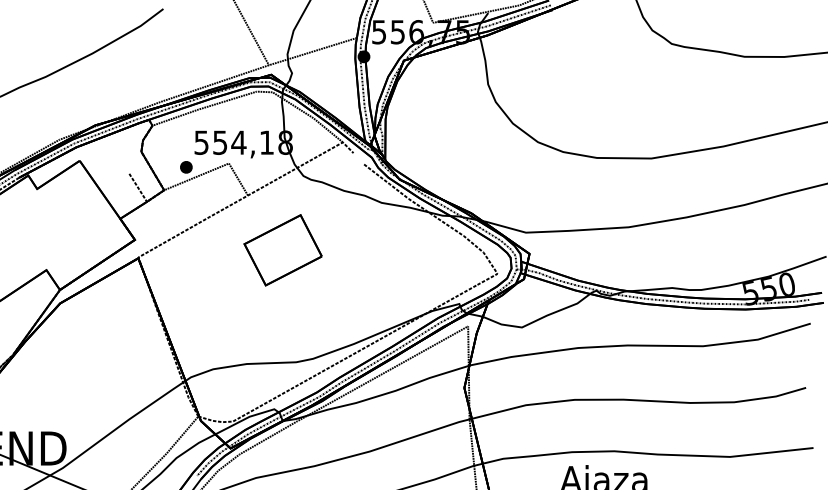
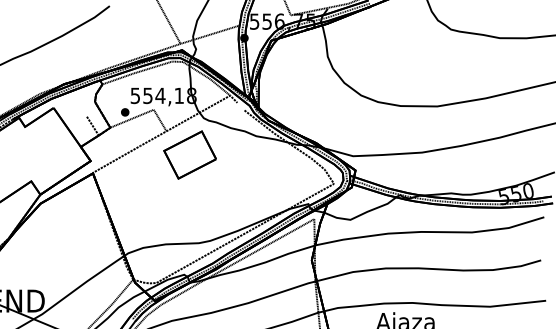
part: (282, 249) -> (189, 154), moved

